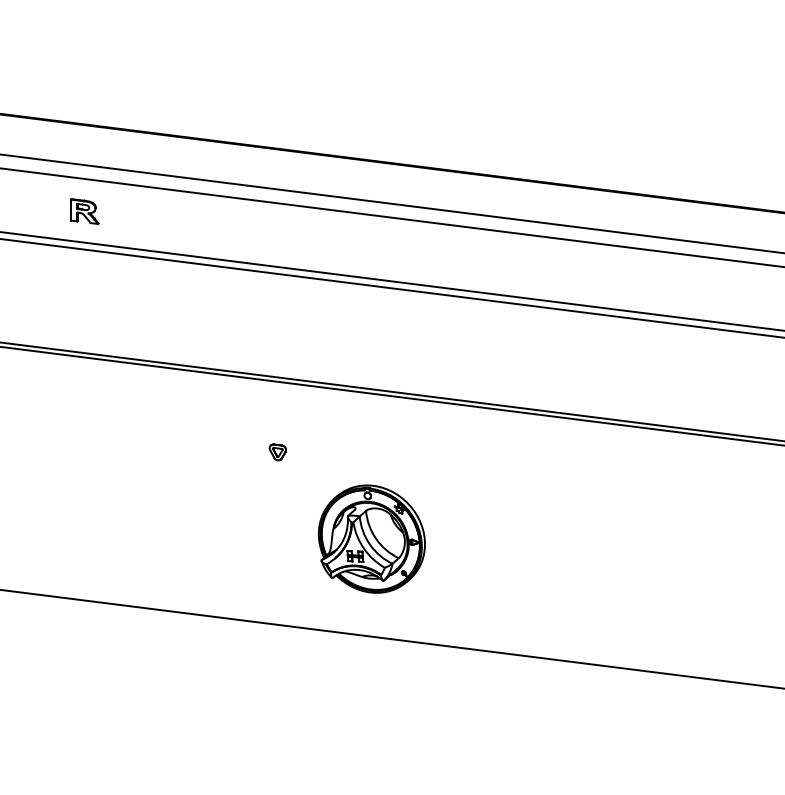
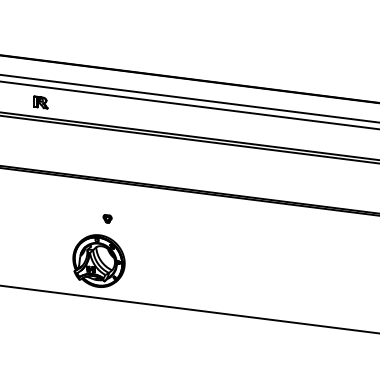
part: (277, 451) -> (107, 218), moved
part: (370, 537) -> (98, 260), moved

